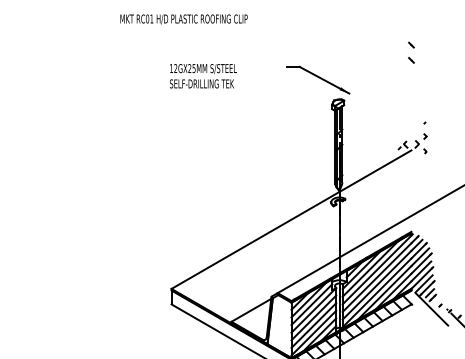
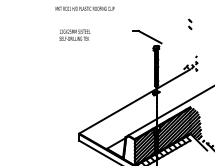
text: (202, 74) -> (74, 34), moved

